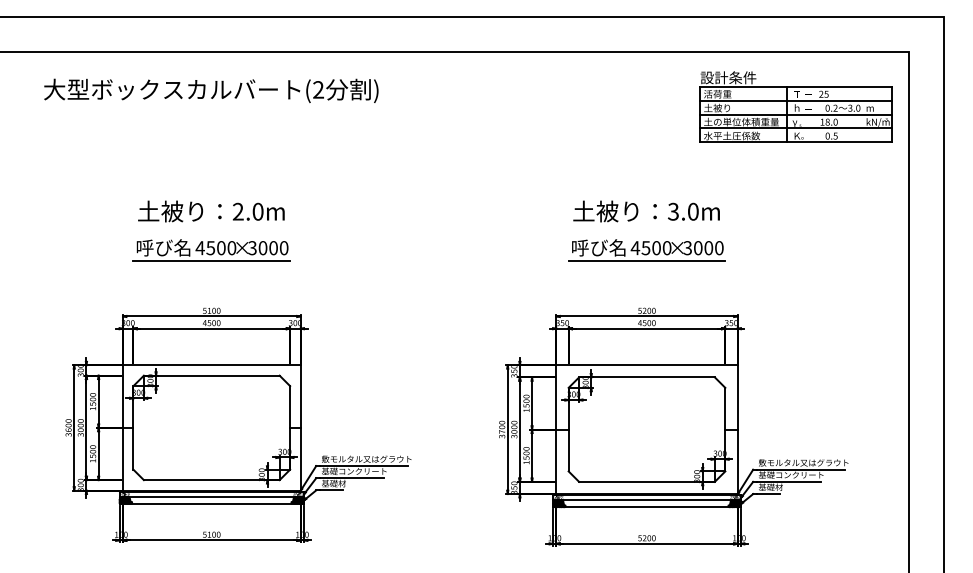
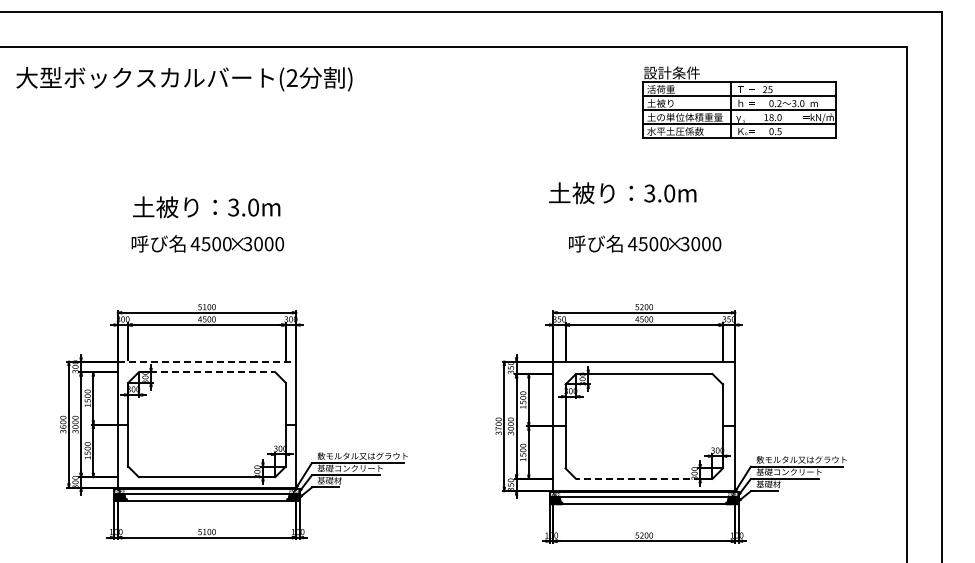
text: (211, 90) -> (184, 78), moved
part: (795, 106) -> (739, 101), moved
text: (237, 211) -> (232, 207), 2.0m -> 3.0m
text: (646, 211) -> (622, 193), moved
line: (211, 260) -> (206, 256), removed
line: (646, 260) -> (643, 256), removed
line: (211, 365) -> (206, 362), solid -> dashed
line: (211, 375) -> (206, 372), solid -> dashed
line: (647, 481) -> (644, 478), solid -> dashed

